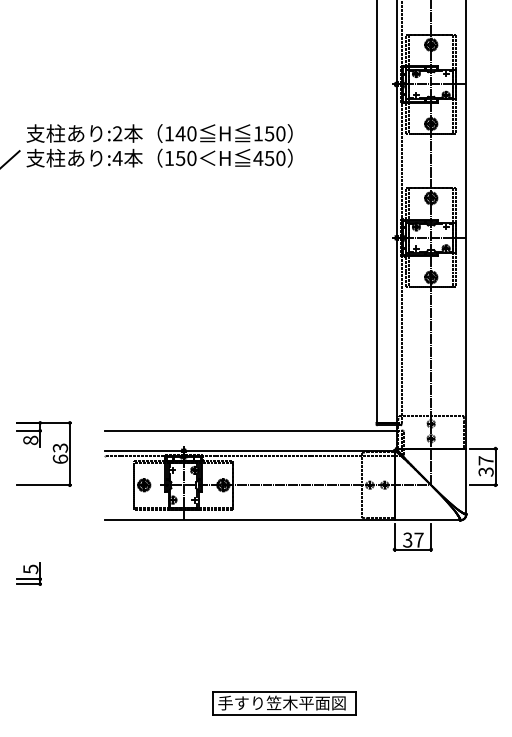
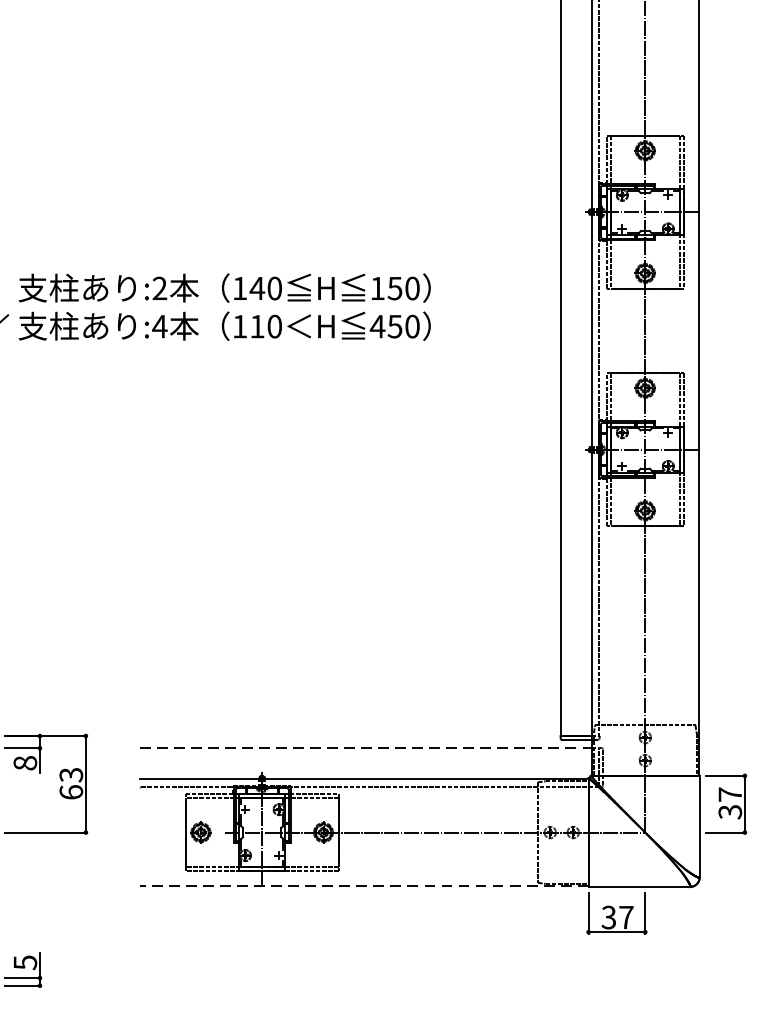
text: (180, 158) -> (257, 326), 150 -> 110
line: (250, 430) -> (365, 747), solid -> dashed
line: (249, 519) -> (363, 885), solid -> dashed

